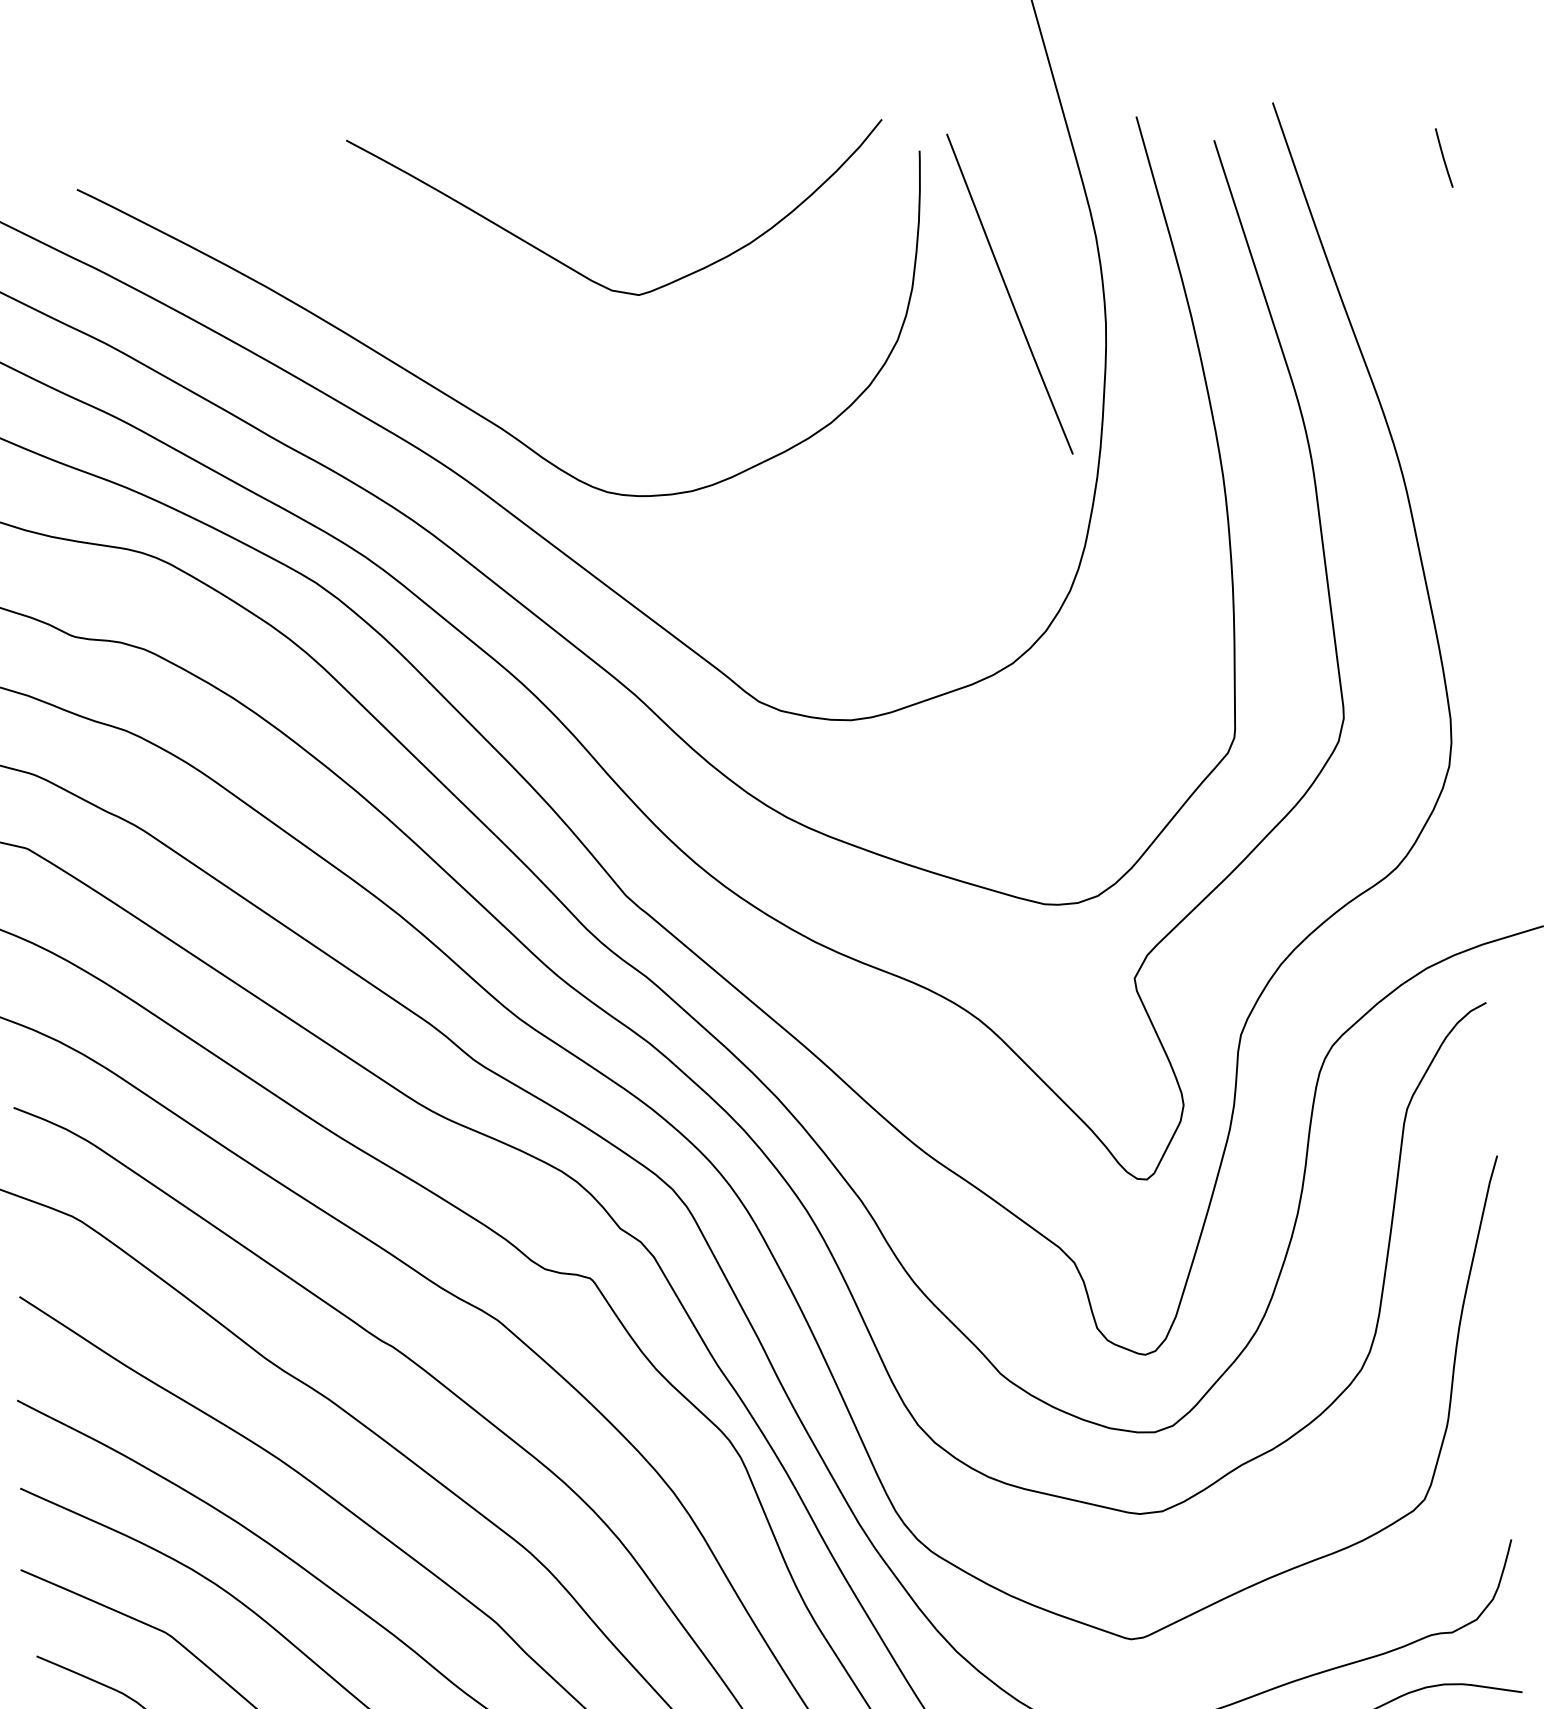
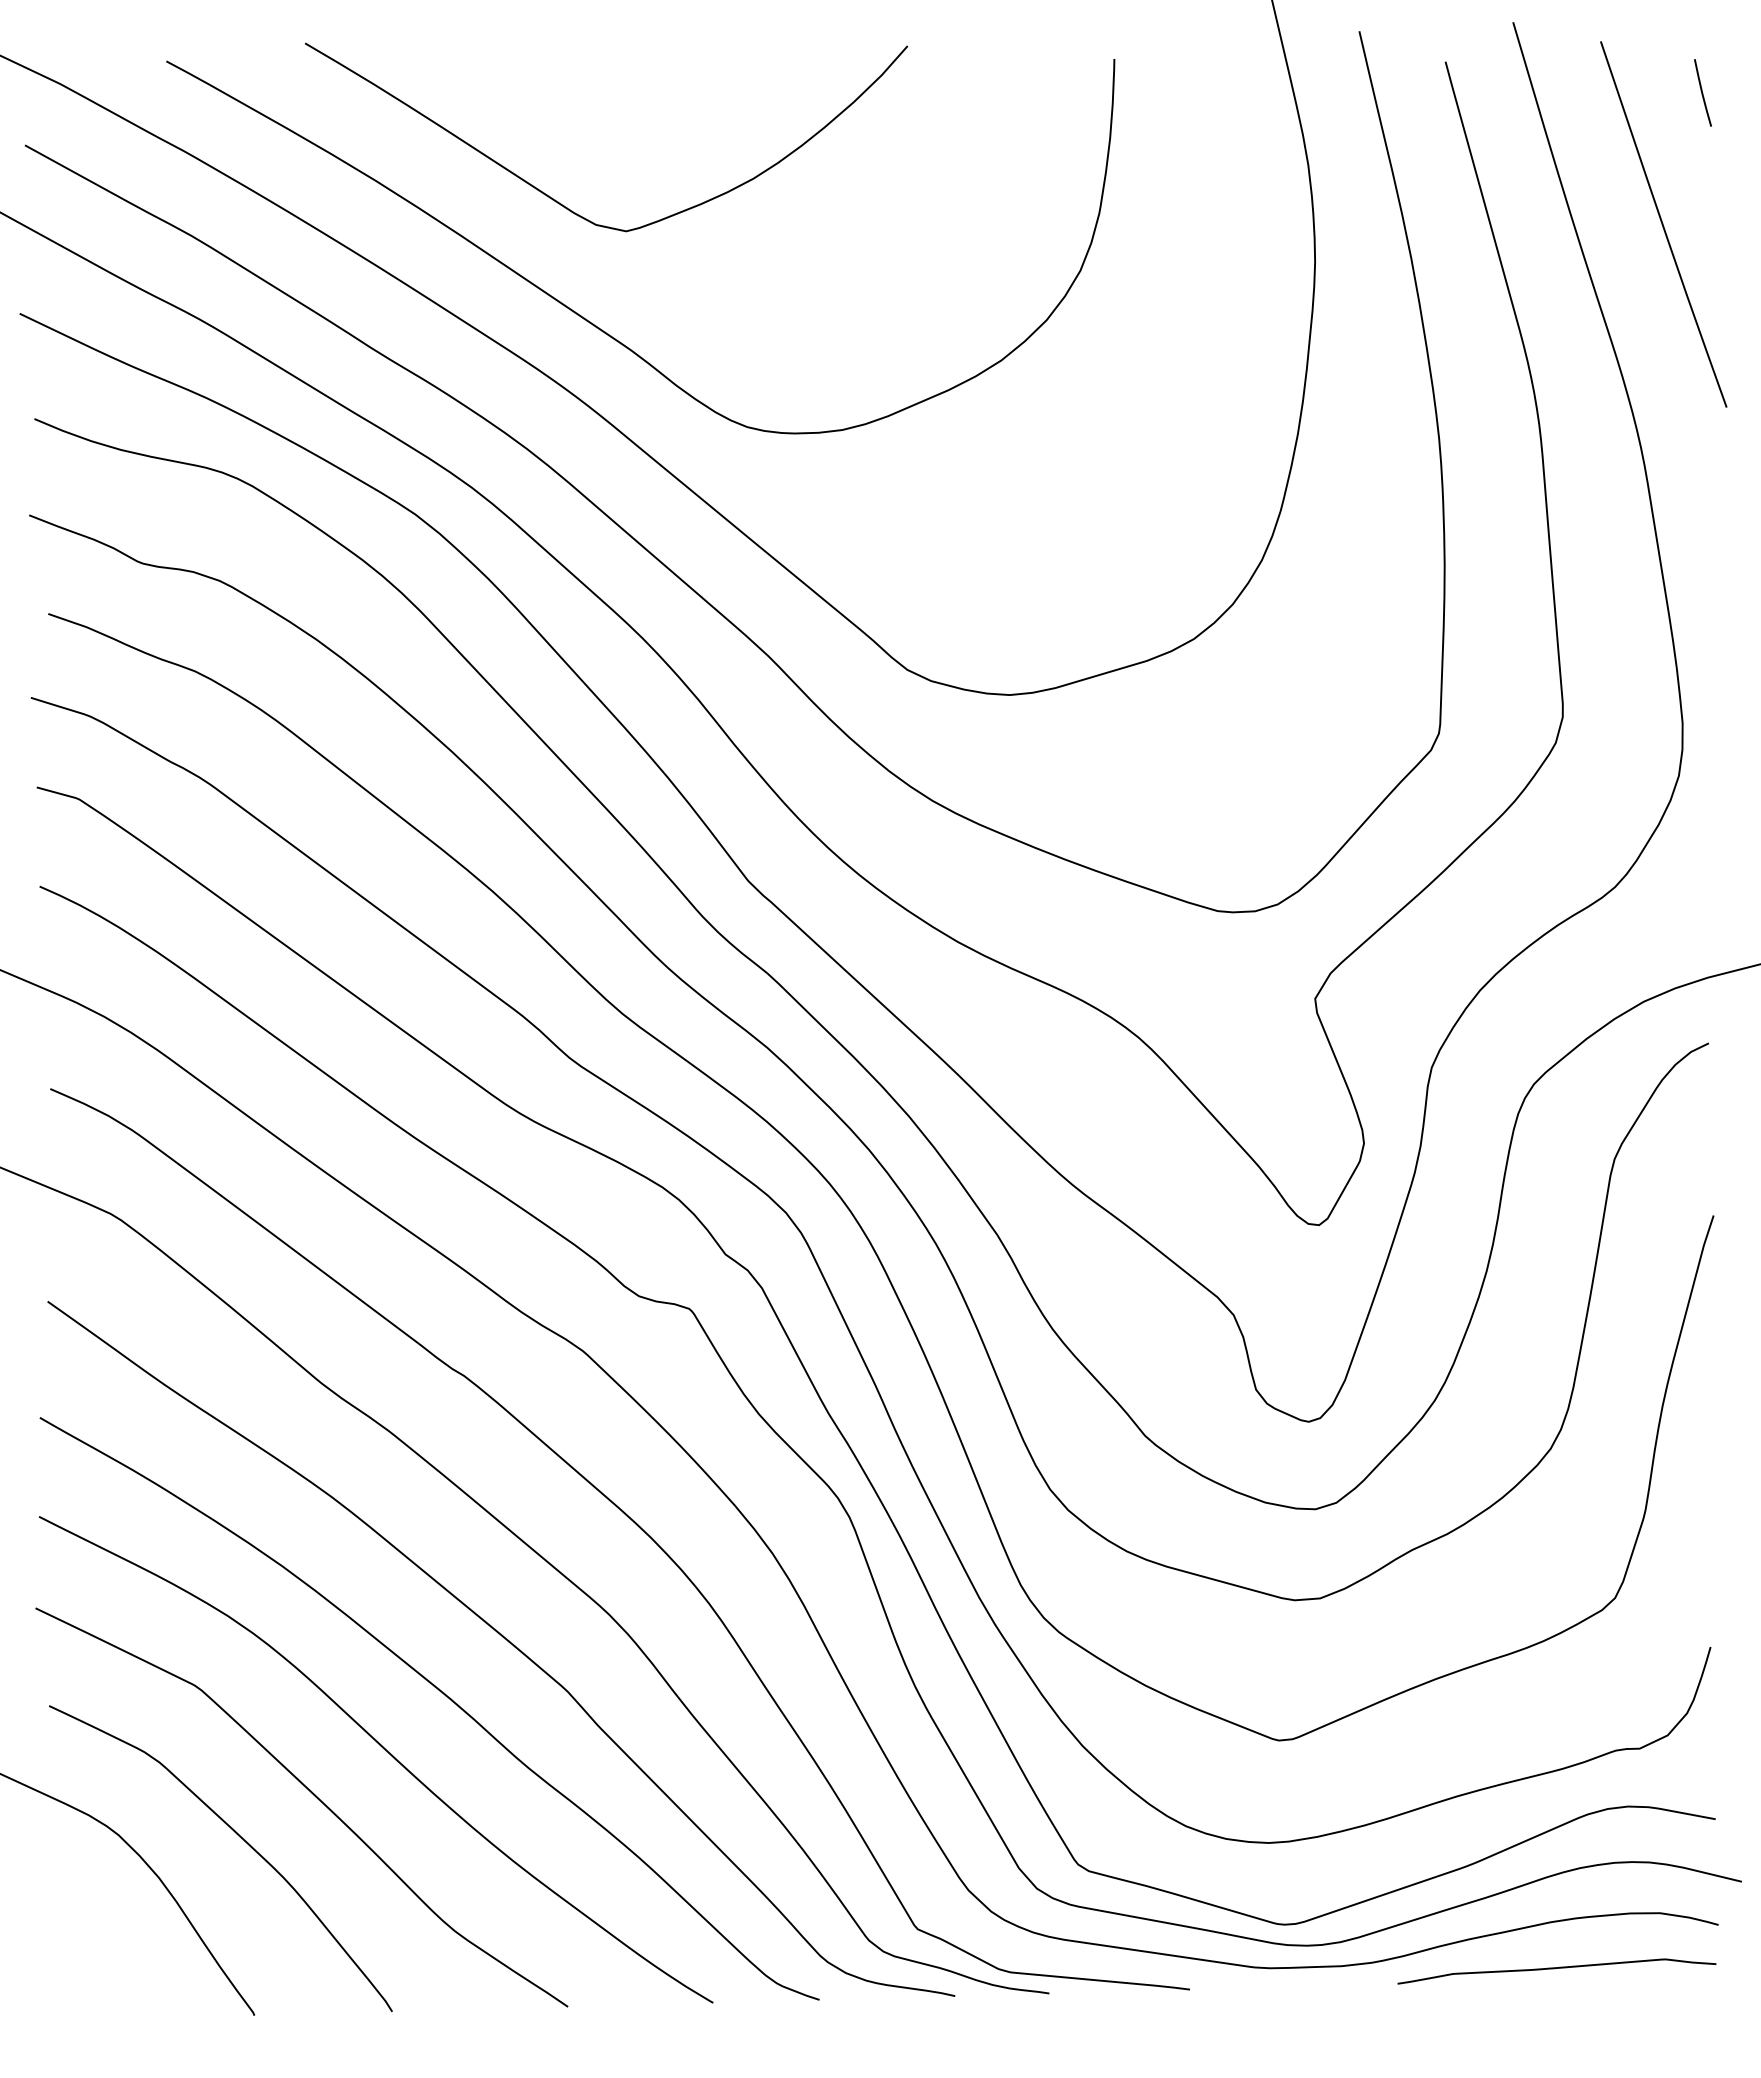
curve: (580, 272) -> (561, 203), moved
curve: (1009, 294) -> (1663, 224), moved

